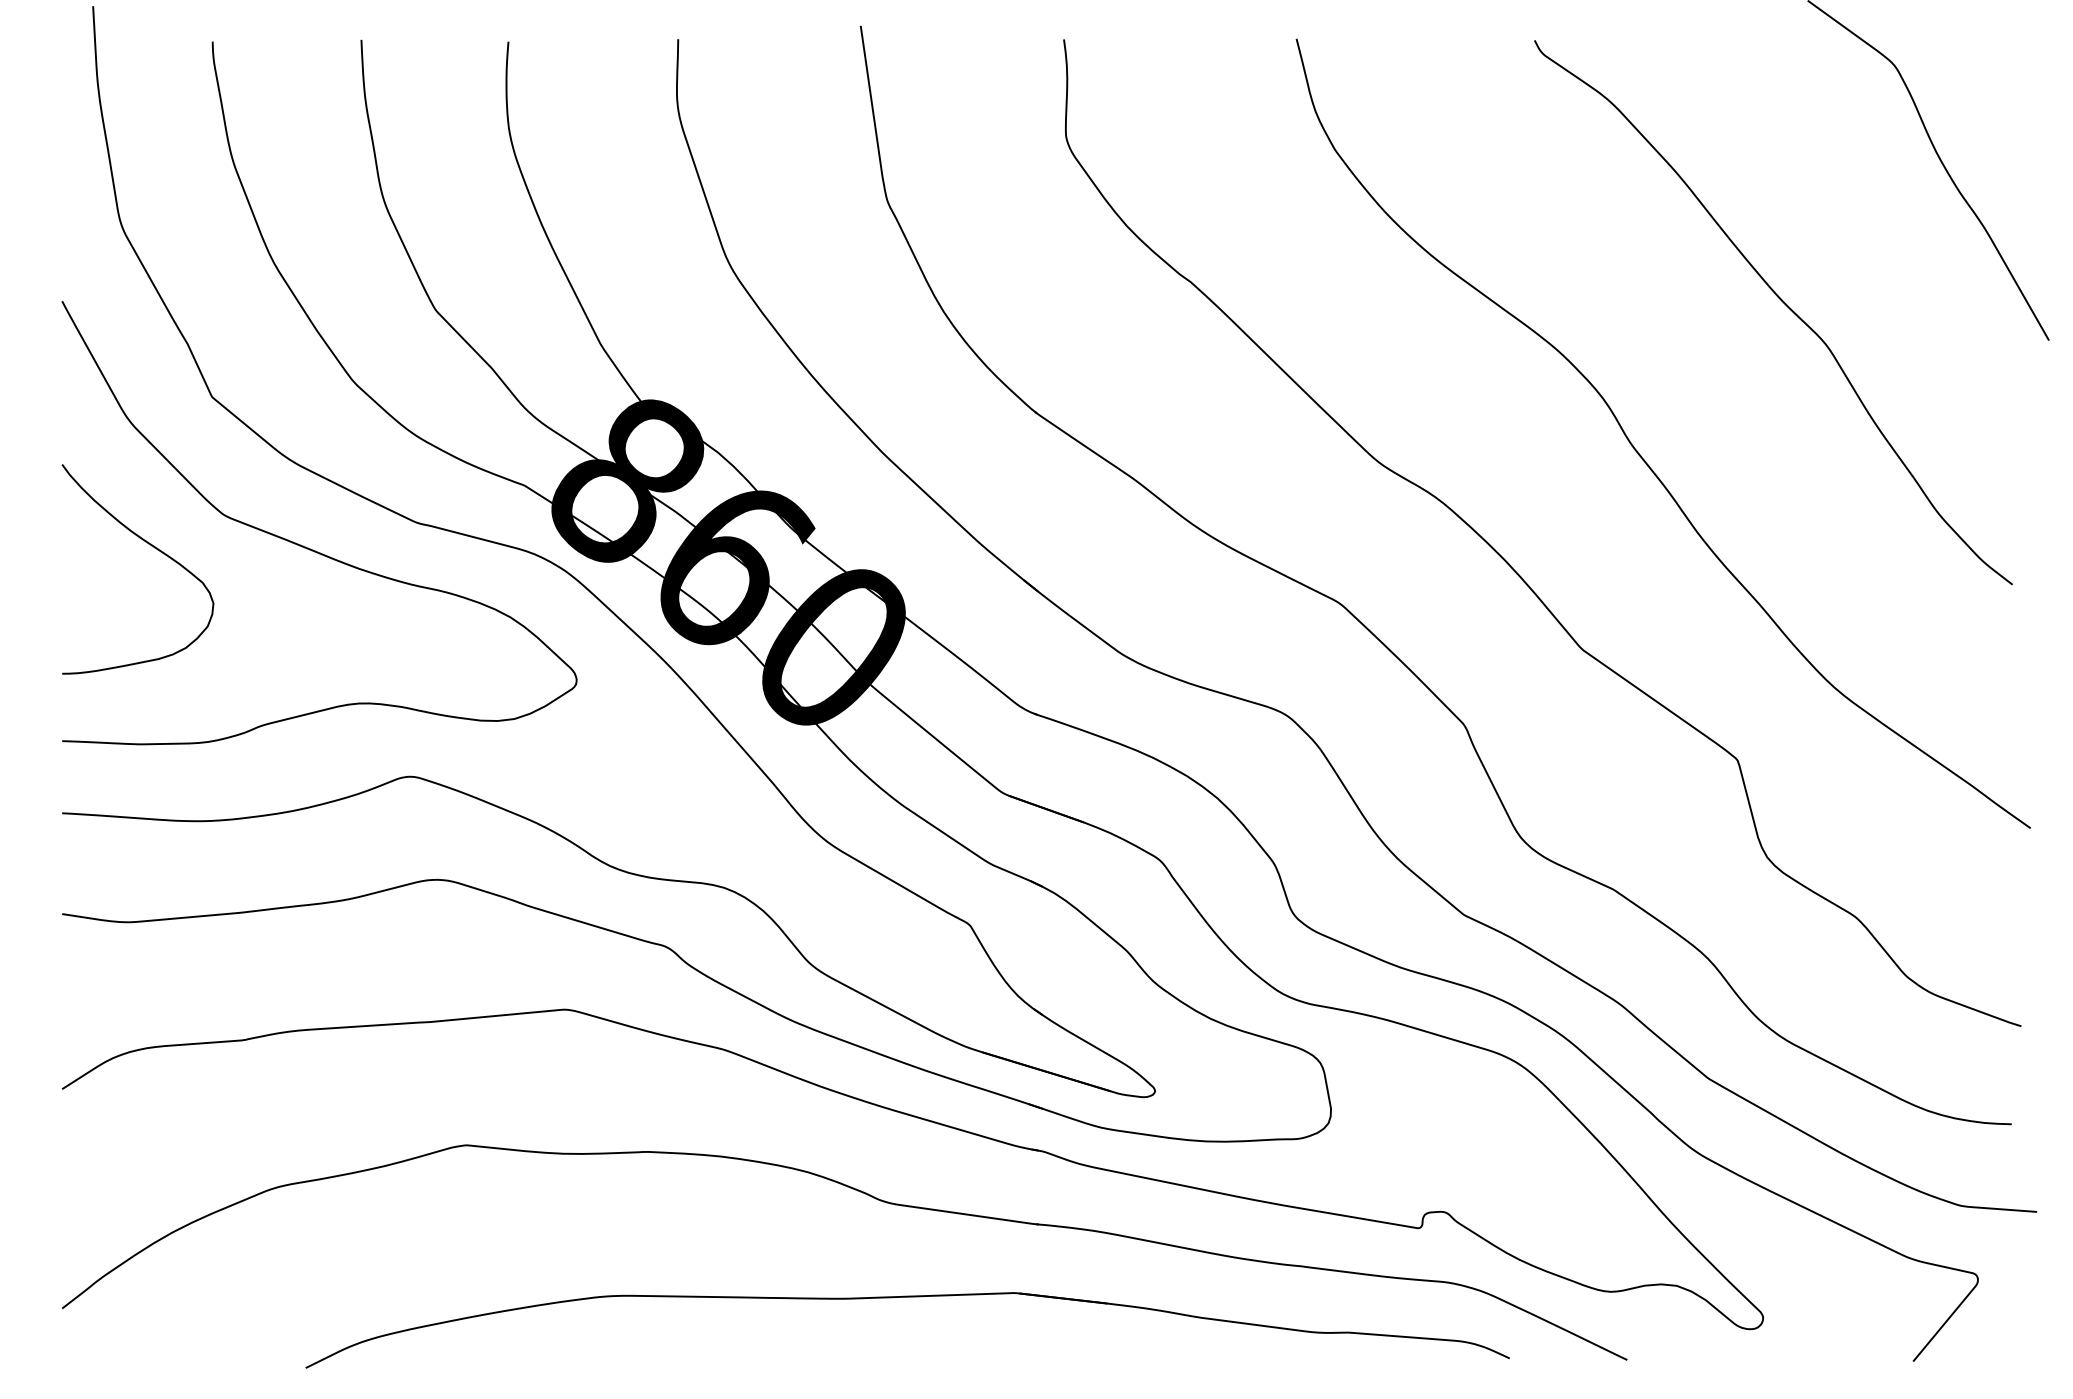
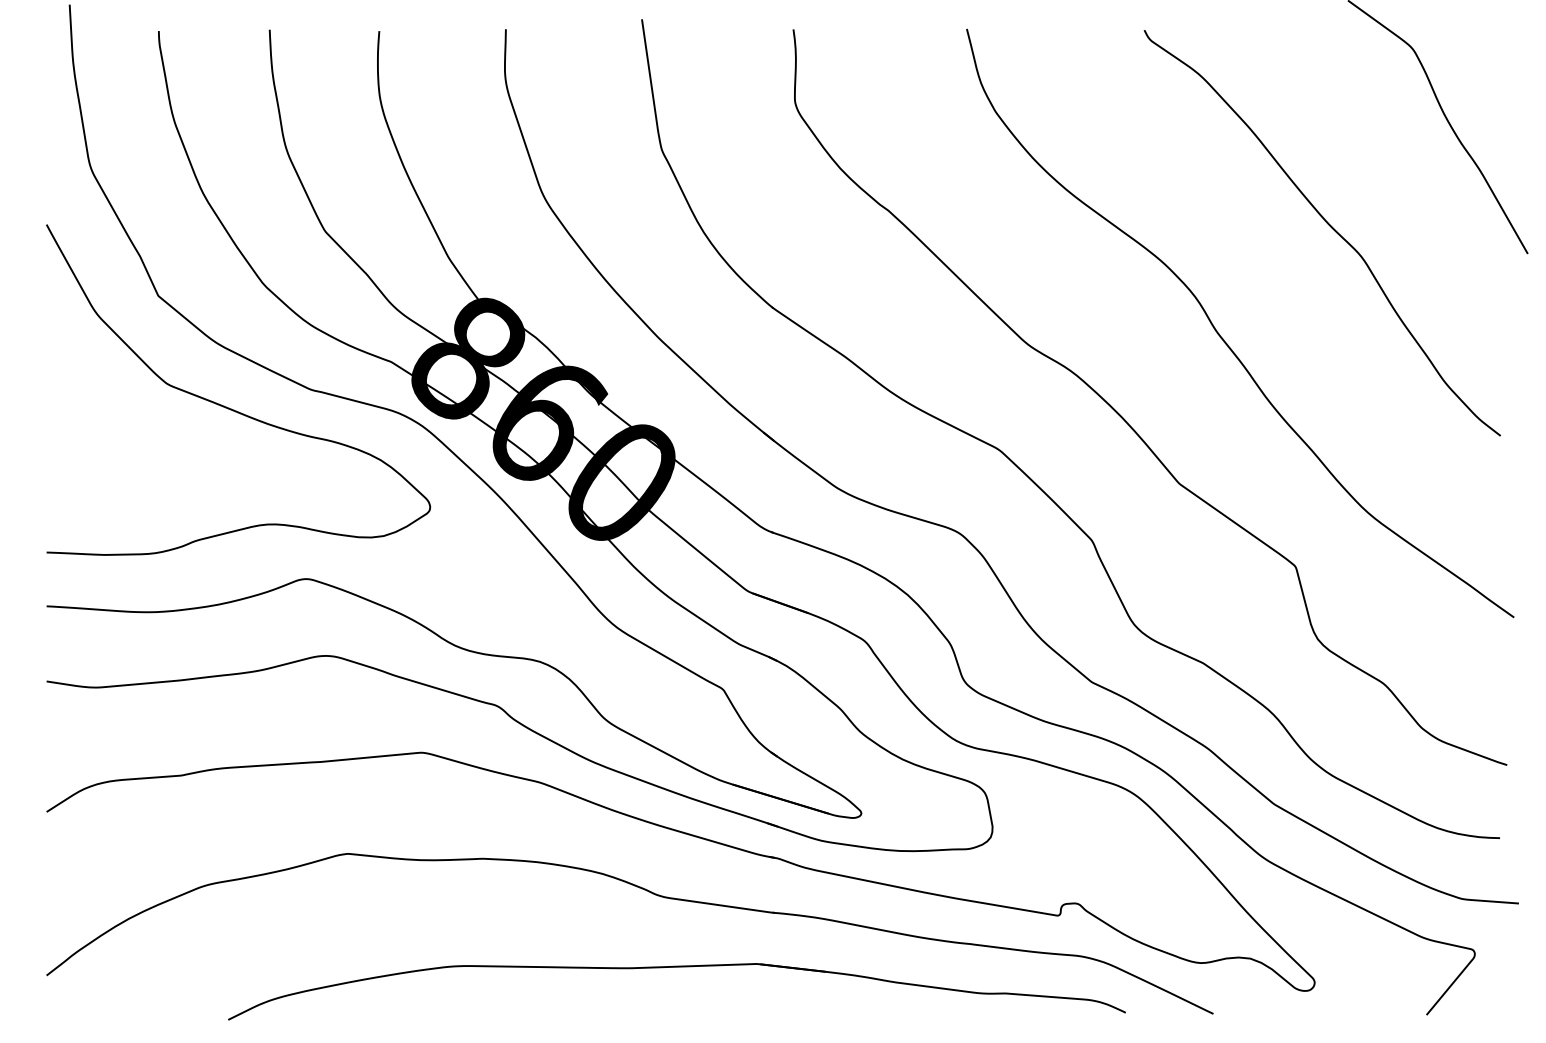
curve: (151, 546) -> (113, 407), removed

